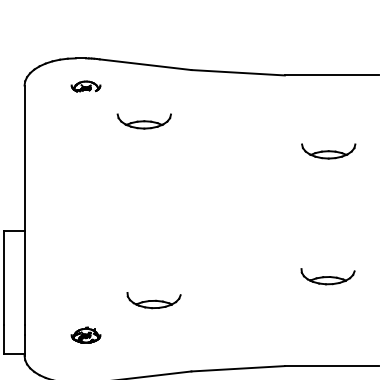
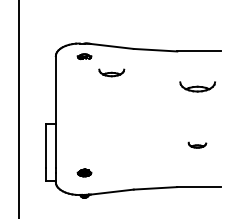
part: (328, 150) -> (197, 86), size x1.4
part: (328, 274) -> (197, 144), size x0.7
part: (154, 300) -> (116, 156), removed

